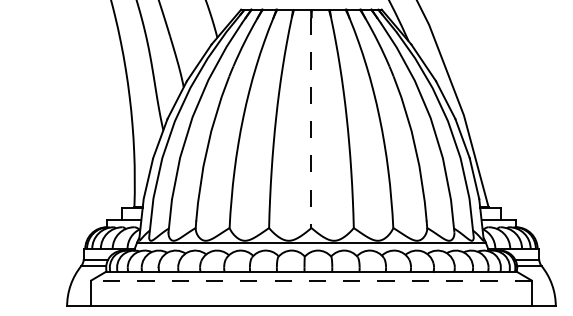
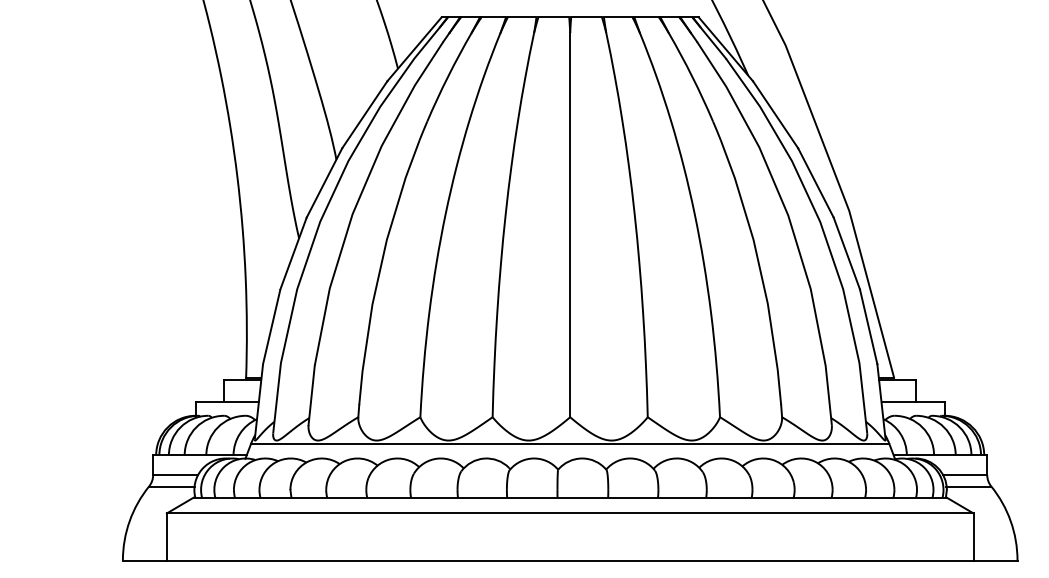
line: (311, 123) -> (570, 225), dashed -> solid
line: (310, 280) -> (568, 513), dashed -> solid

